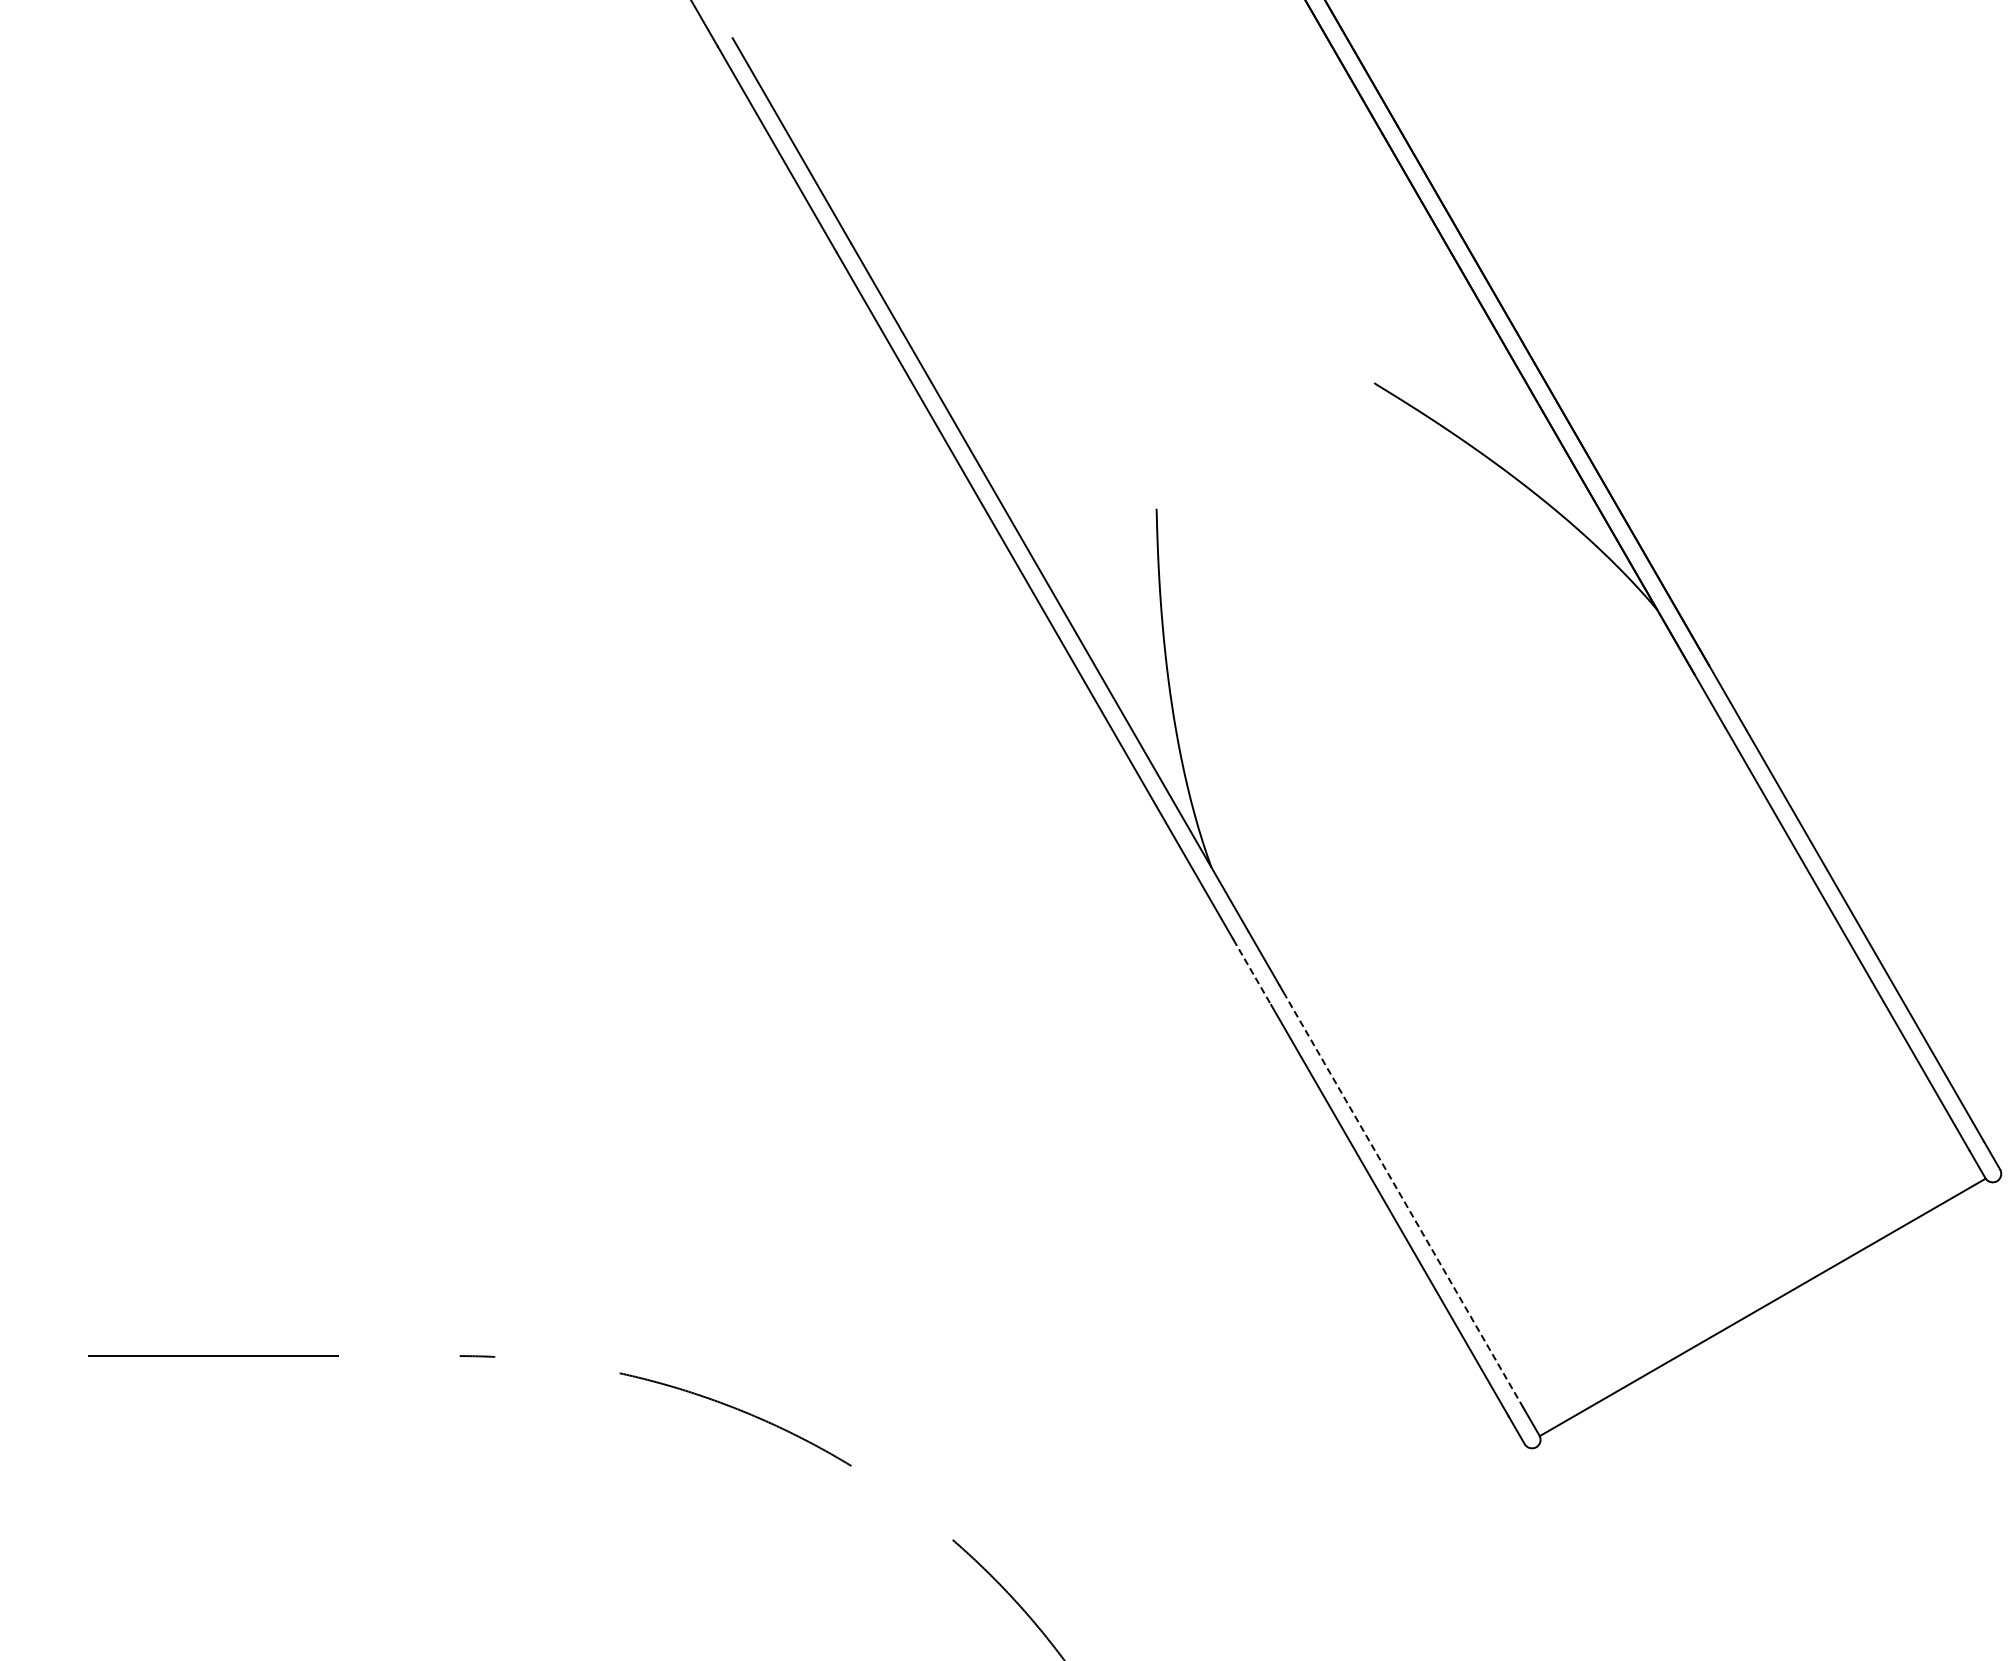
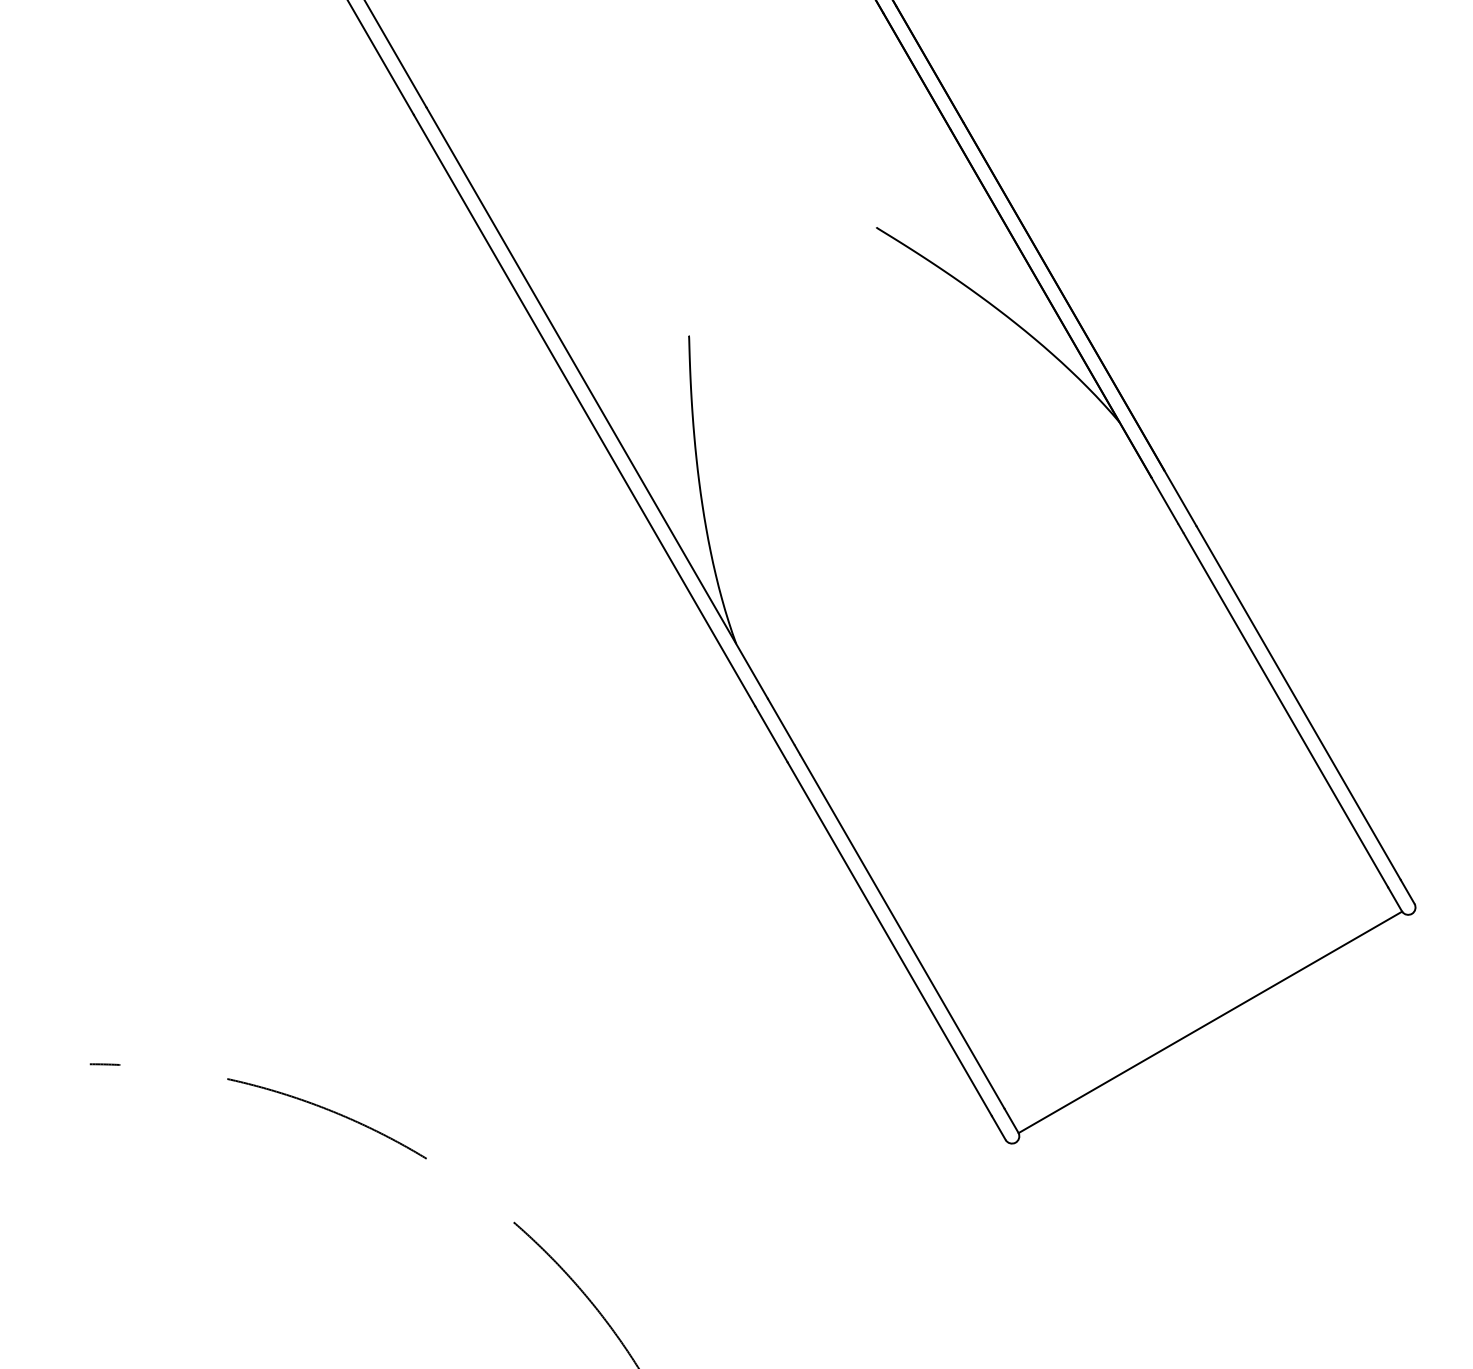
line: (1252, 972) -> (771, 734), dashed -> solid
line: (1404, 1201) -> (902, 931), dashed -> solid

